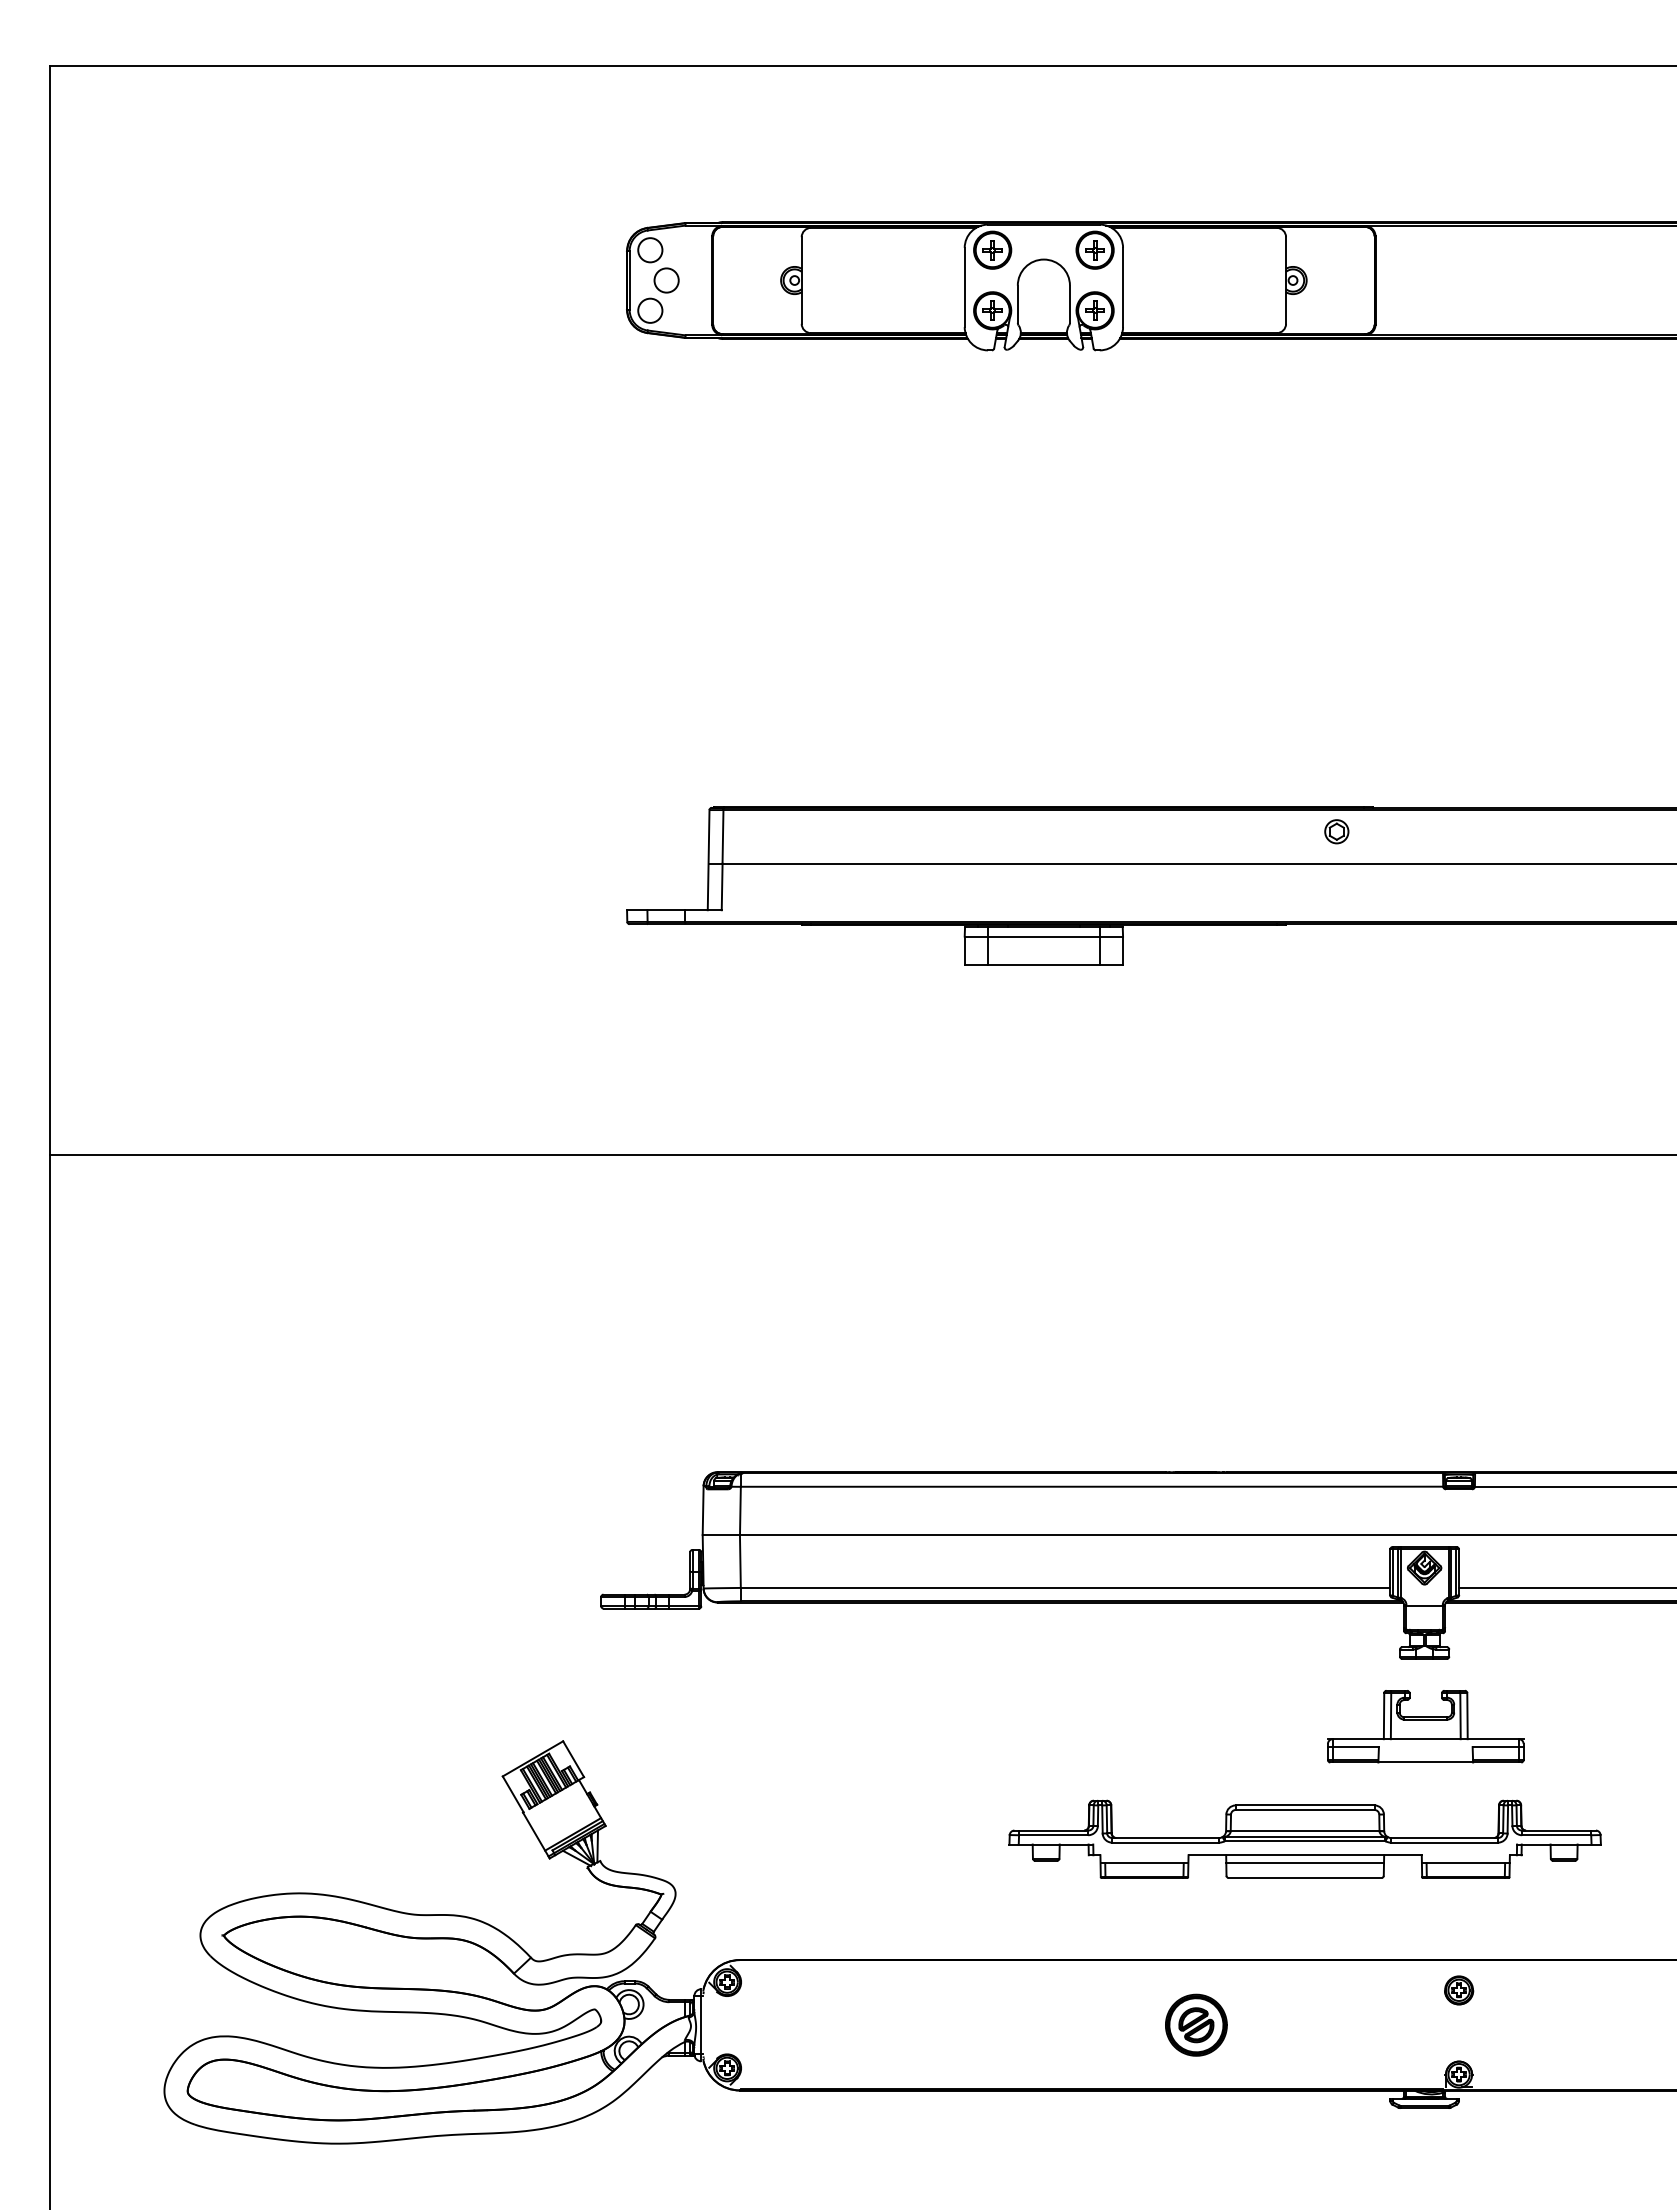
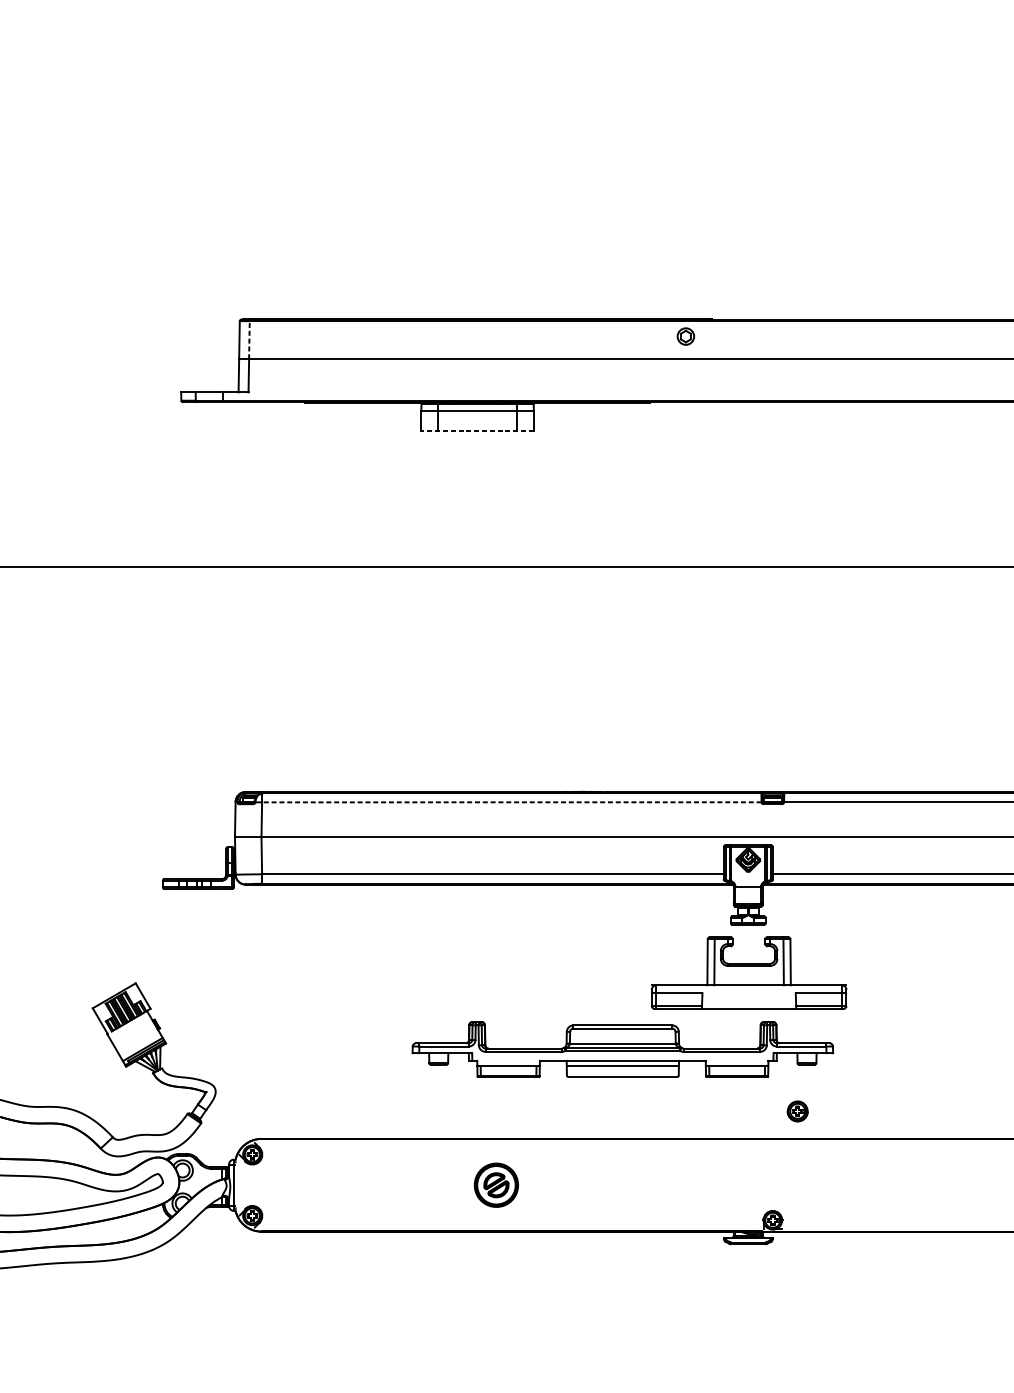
line: (723, 836) -> (249, 339), solid -> dashed
line: (1043, 964) -> (477, 430), solid -> dashed
line: (1091, 1486) -> (511, 802), solid -> dashed
part: (1425, 1726) -> (748, 972), size x1.4
part: (1304, 1838) -> (622, 1048), moved
part: (1459, 1990) -> (798, 1111), moved
part: (1196, 2024) -> (496, 1184), moved

